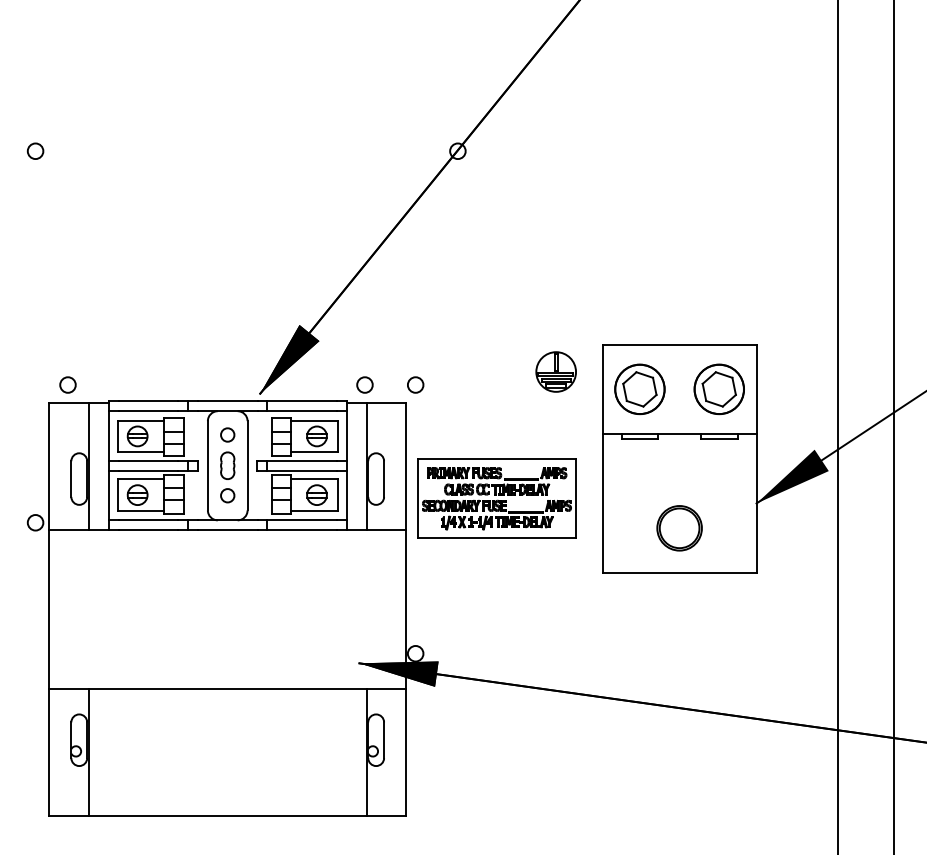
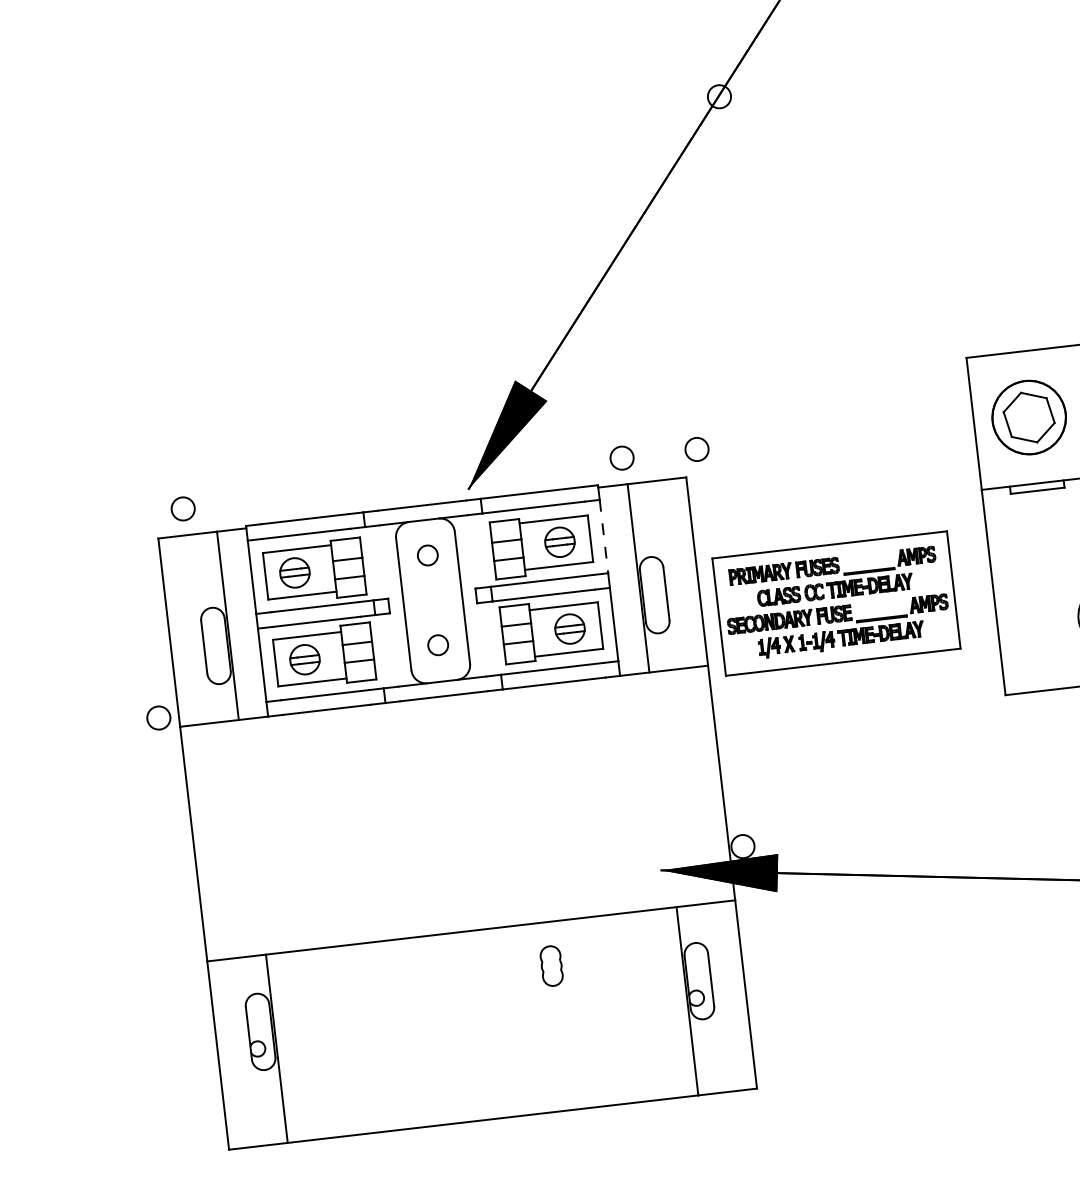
circle: (35, 150) -> (95, 167), removed
part: (555, 371) -> (901, 405), removed
line: (346, 436) -> (603, 537), solid -> dashed
part: (227, 465) -> (551, 965), moved

